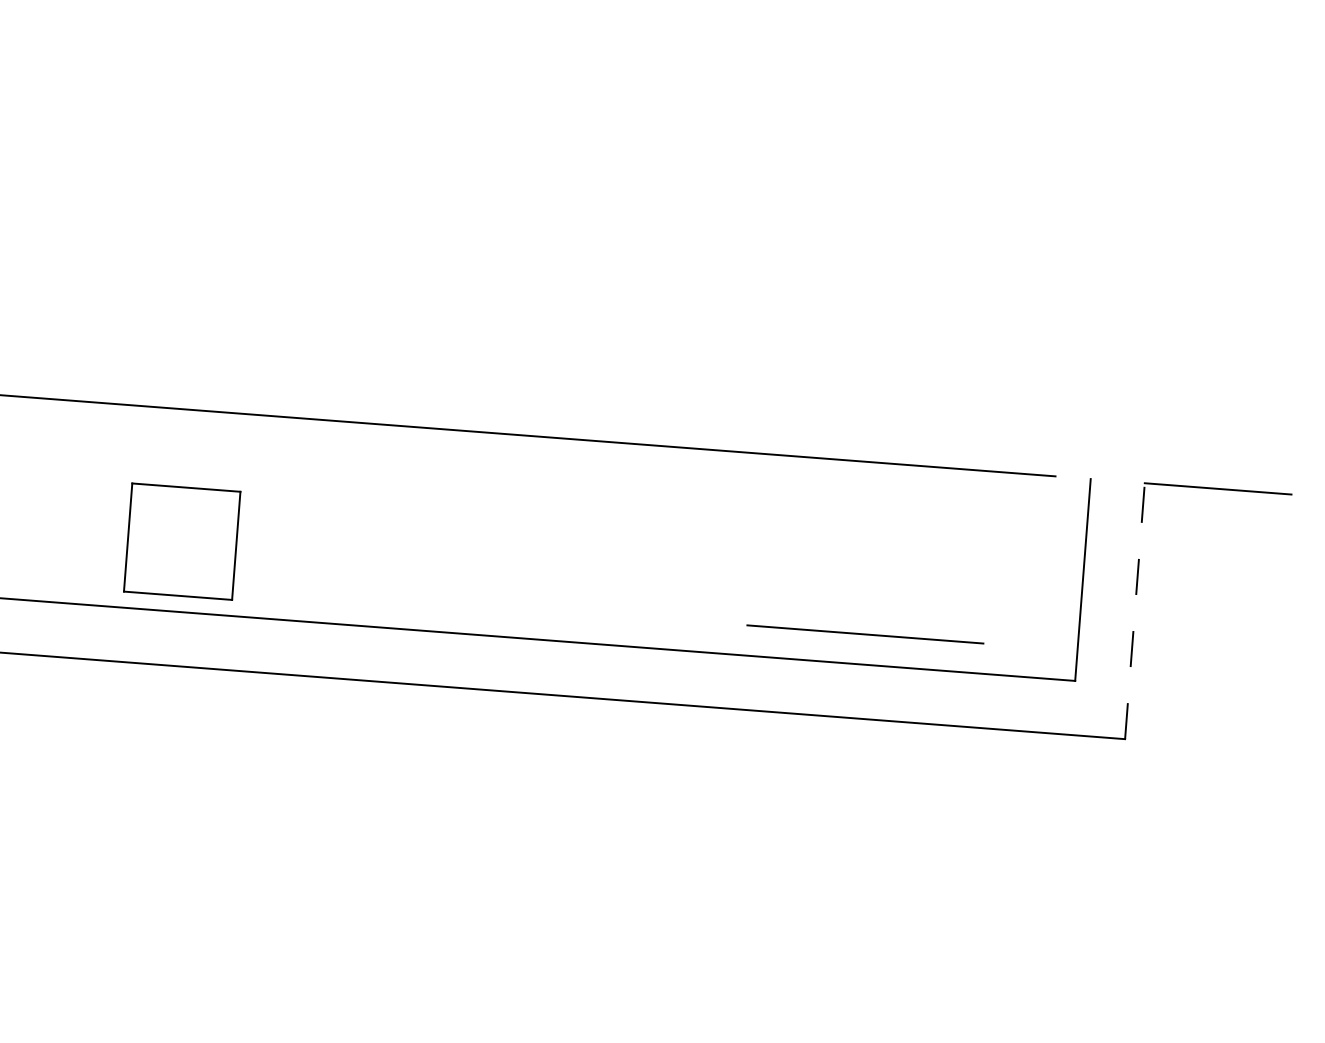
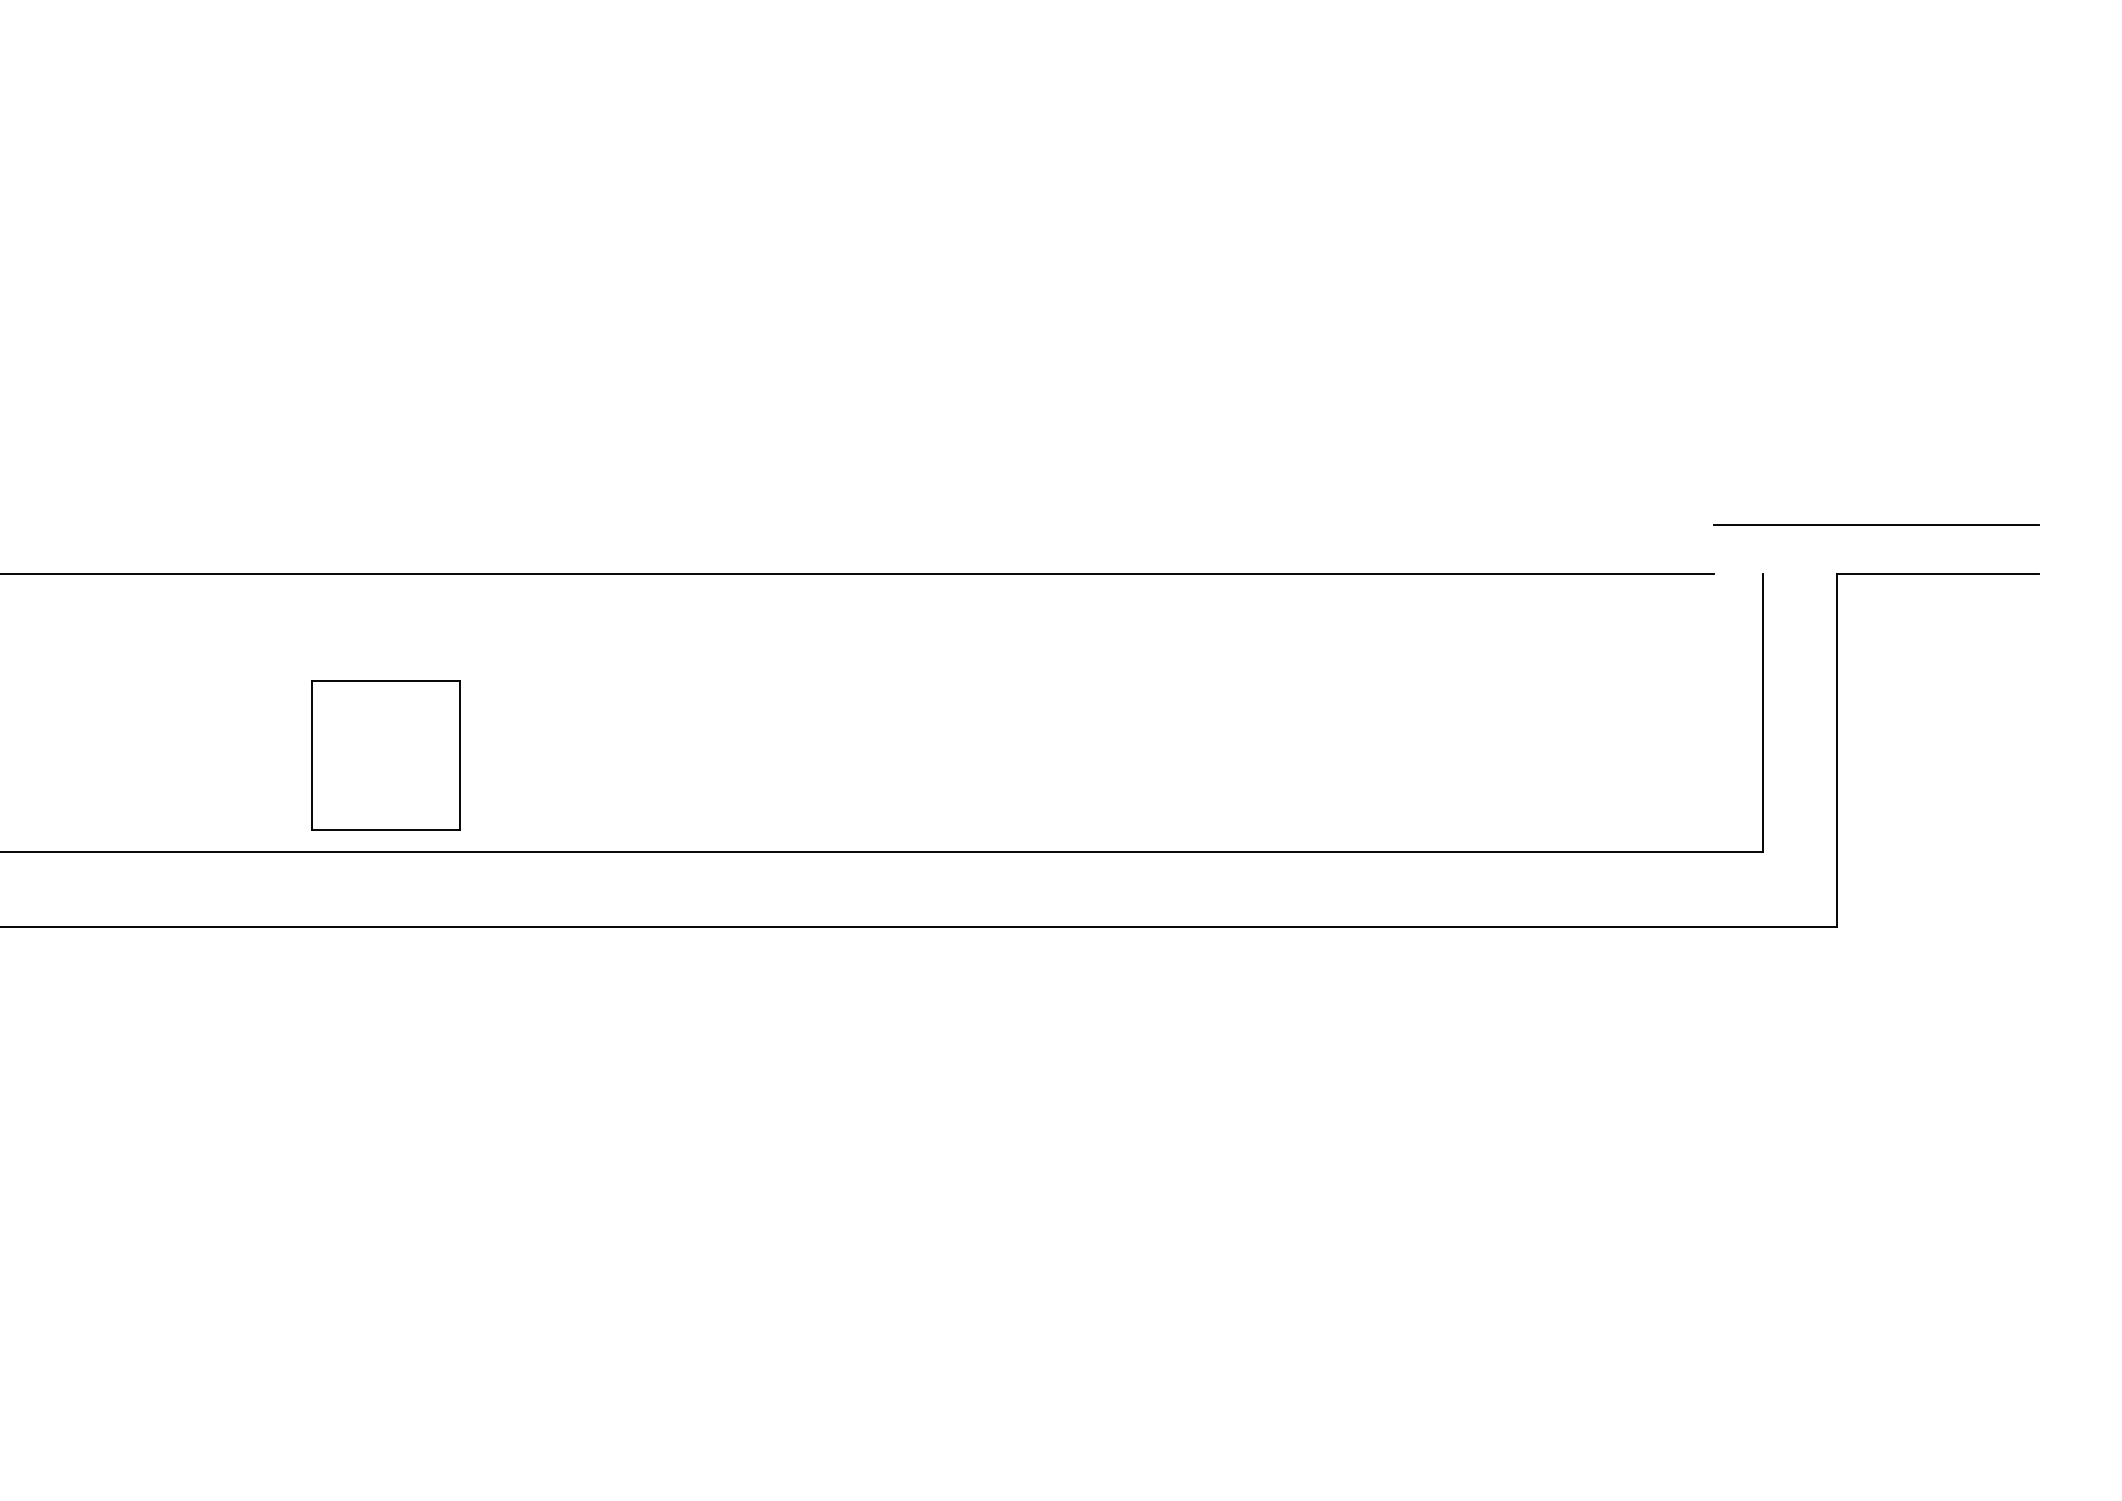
part: (181, 541) -> (385, 755), moved
line: (1135, 611) -> (1837, 750), dashed -> solid
line: (865, 634) -> (1876, 524), moved

